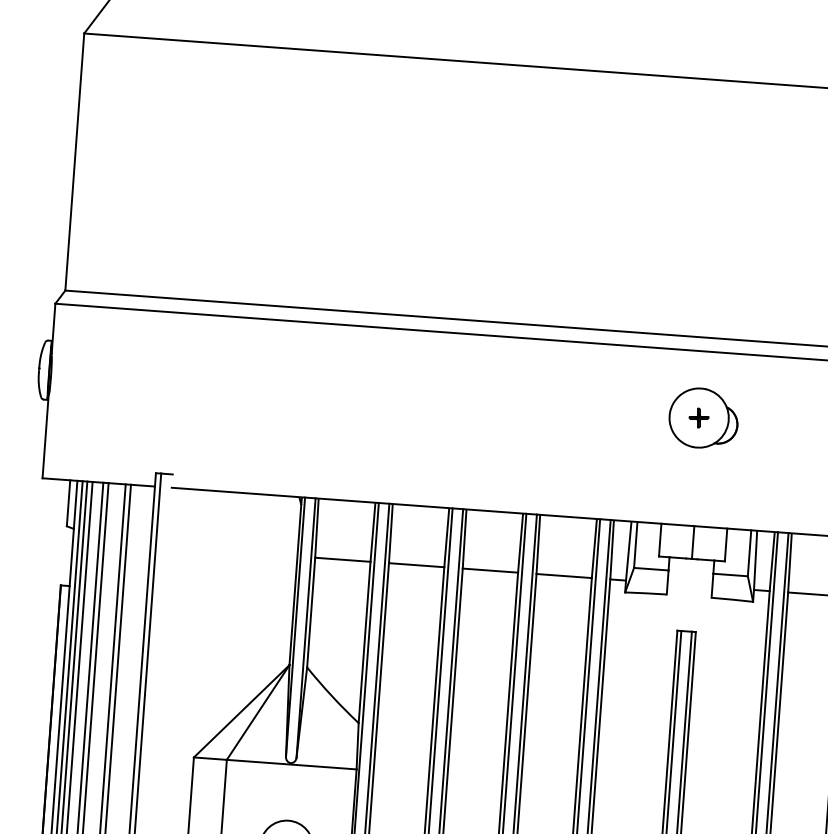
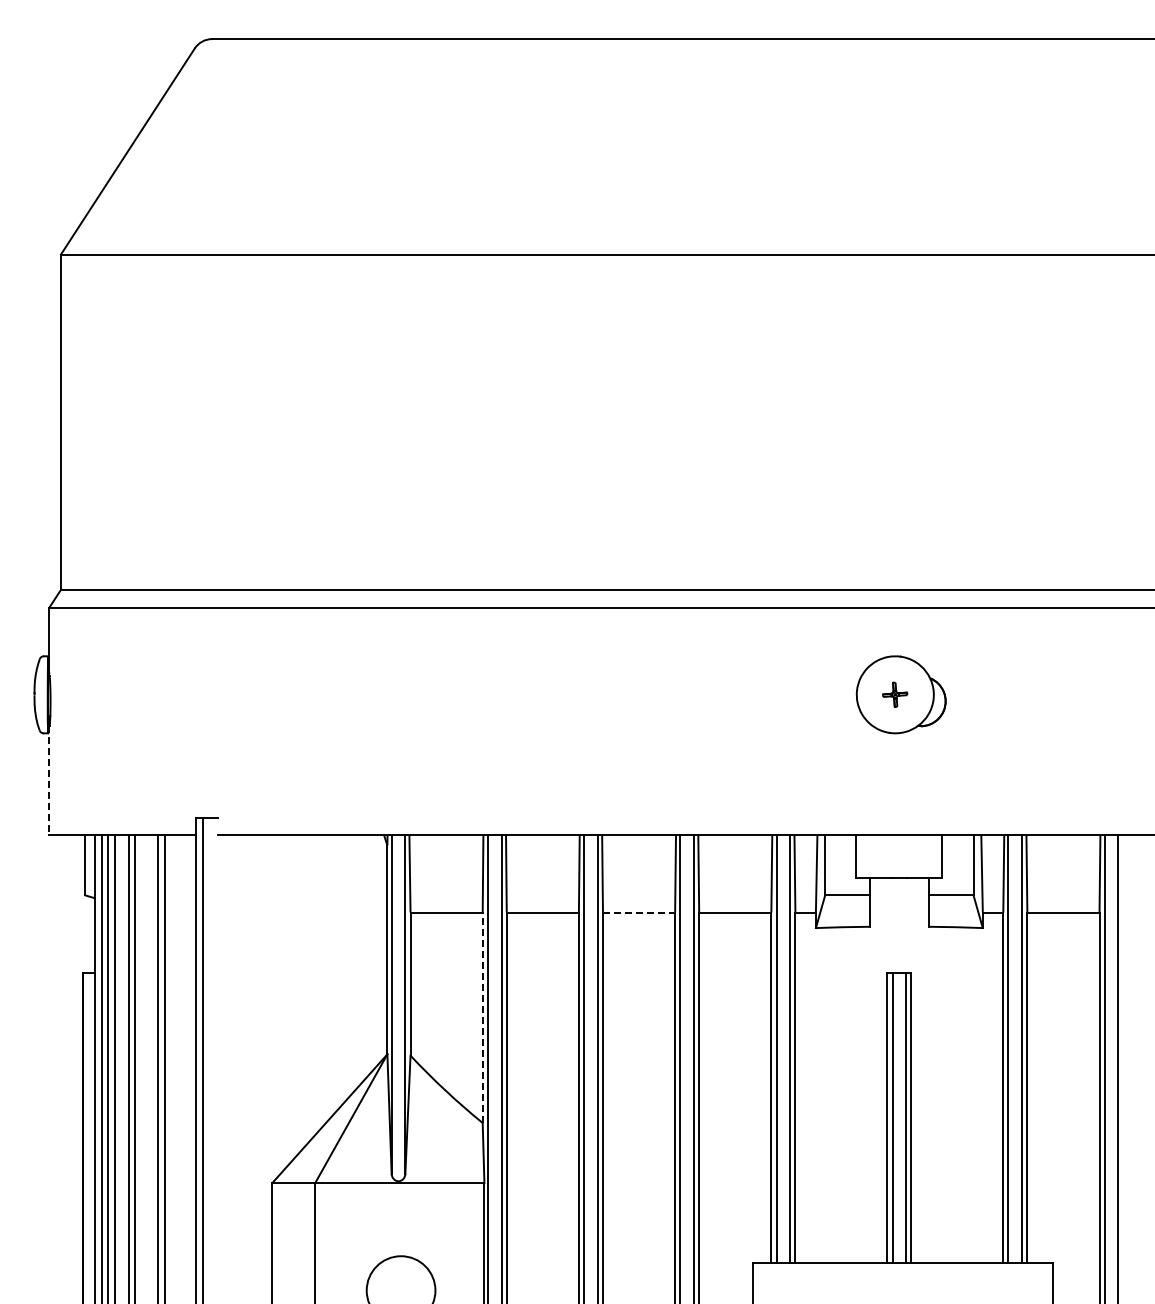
line: (45, 436) -> (49, 780), solid -> dashed
line: (693, 542) -> (899, 856), removed
line: (490, 570) -> (639, 912), solid -> dashed
line: (364, 642) -> (482, 1017), solid -> dashed

